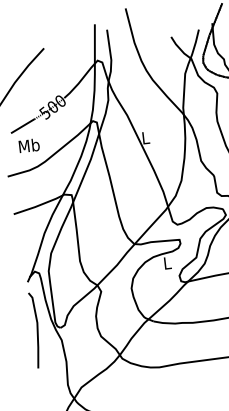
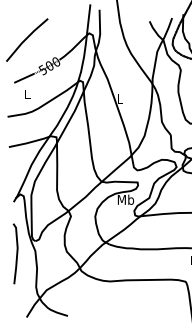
text: (29, 145) -> (27, 94), Mb -> L
text: (166, 262) -> (125, 199), L -> Mb
line: (36, 329) -> (16, 253), moved

